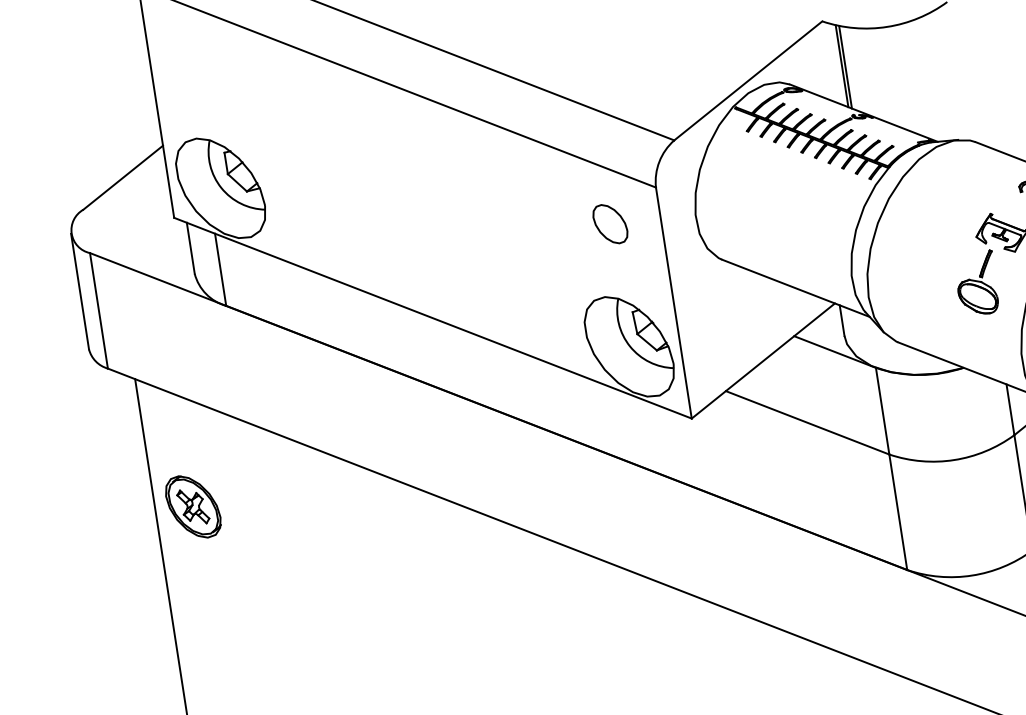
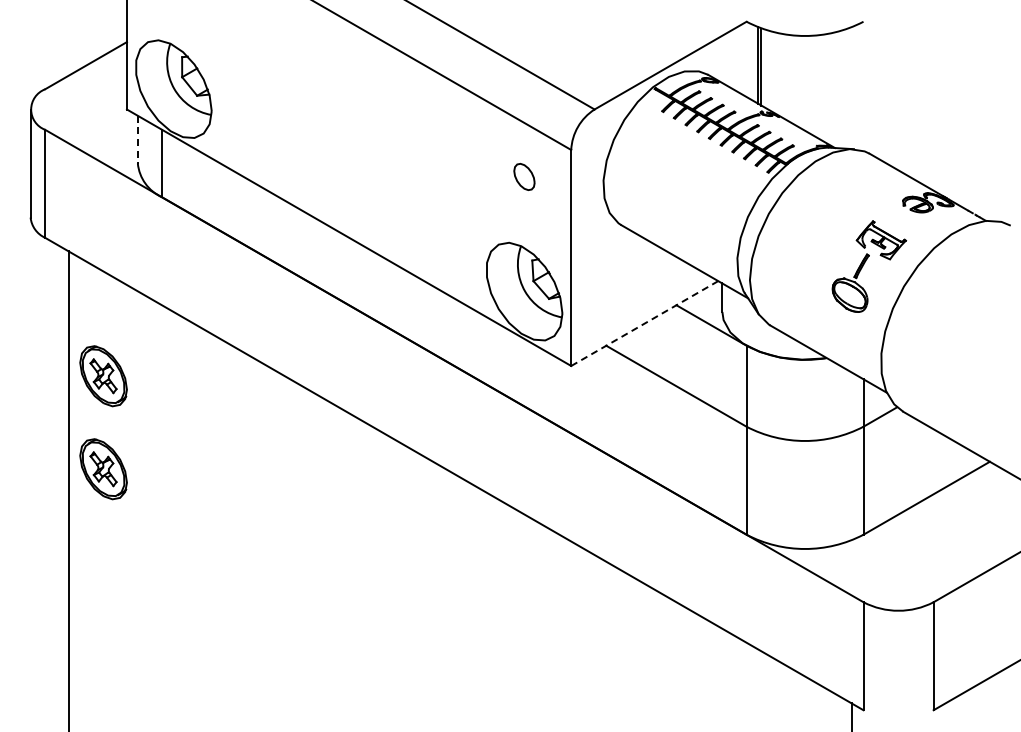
part: (610, 223) -> (524, 176), size x0.7
line: (190, 248) -> (137, 139), solid -> dashed
line: (763, 361) -> (644, 323), solid -> dashed
part: (208, 606) -> (103, 469), added

